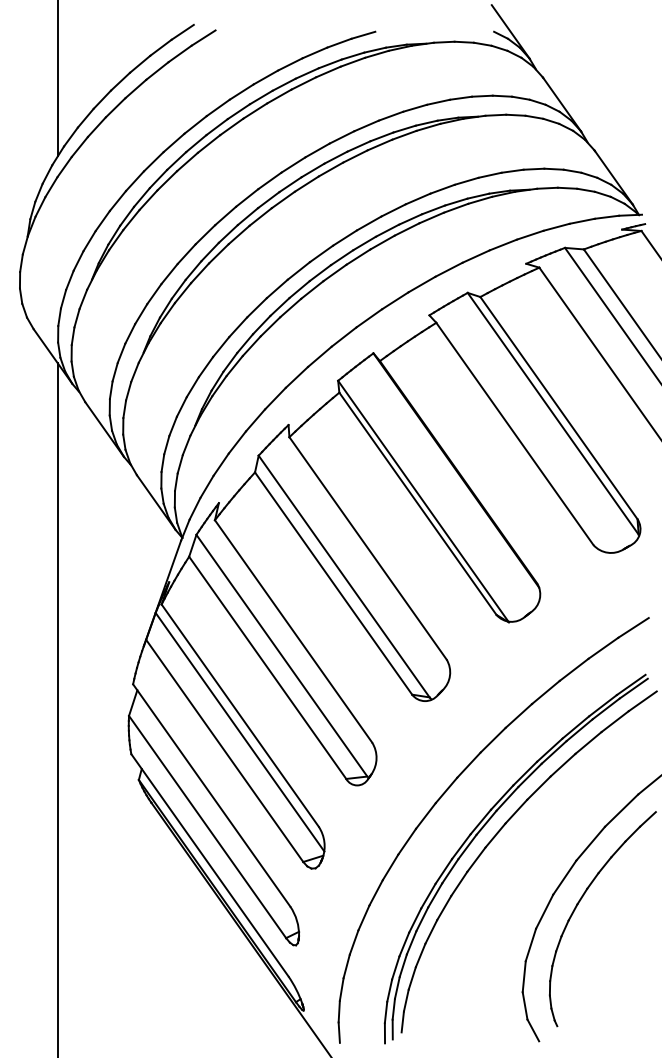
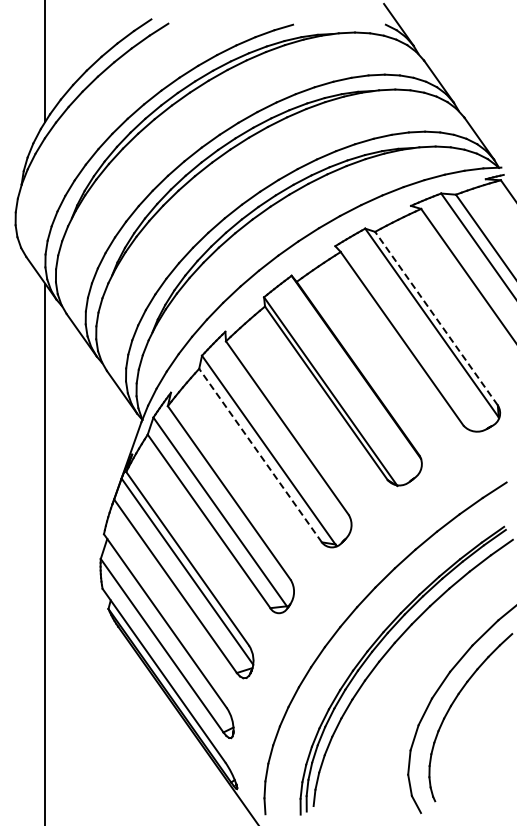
line: (558, 407) -> (436, 318), solid -> dashed
line: (333, 583) -> (260, 455), solid -> dashed

